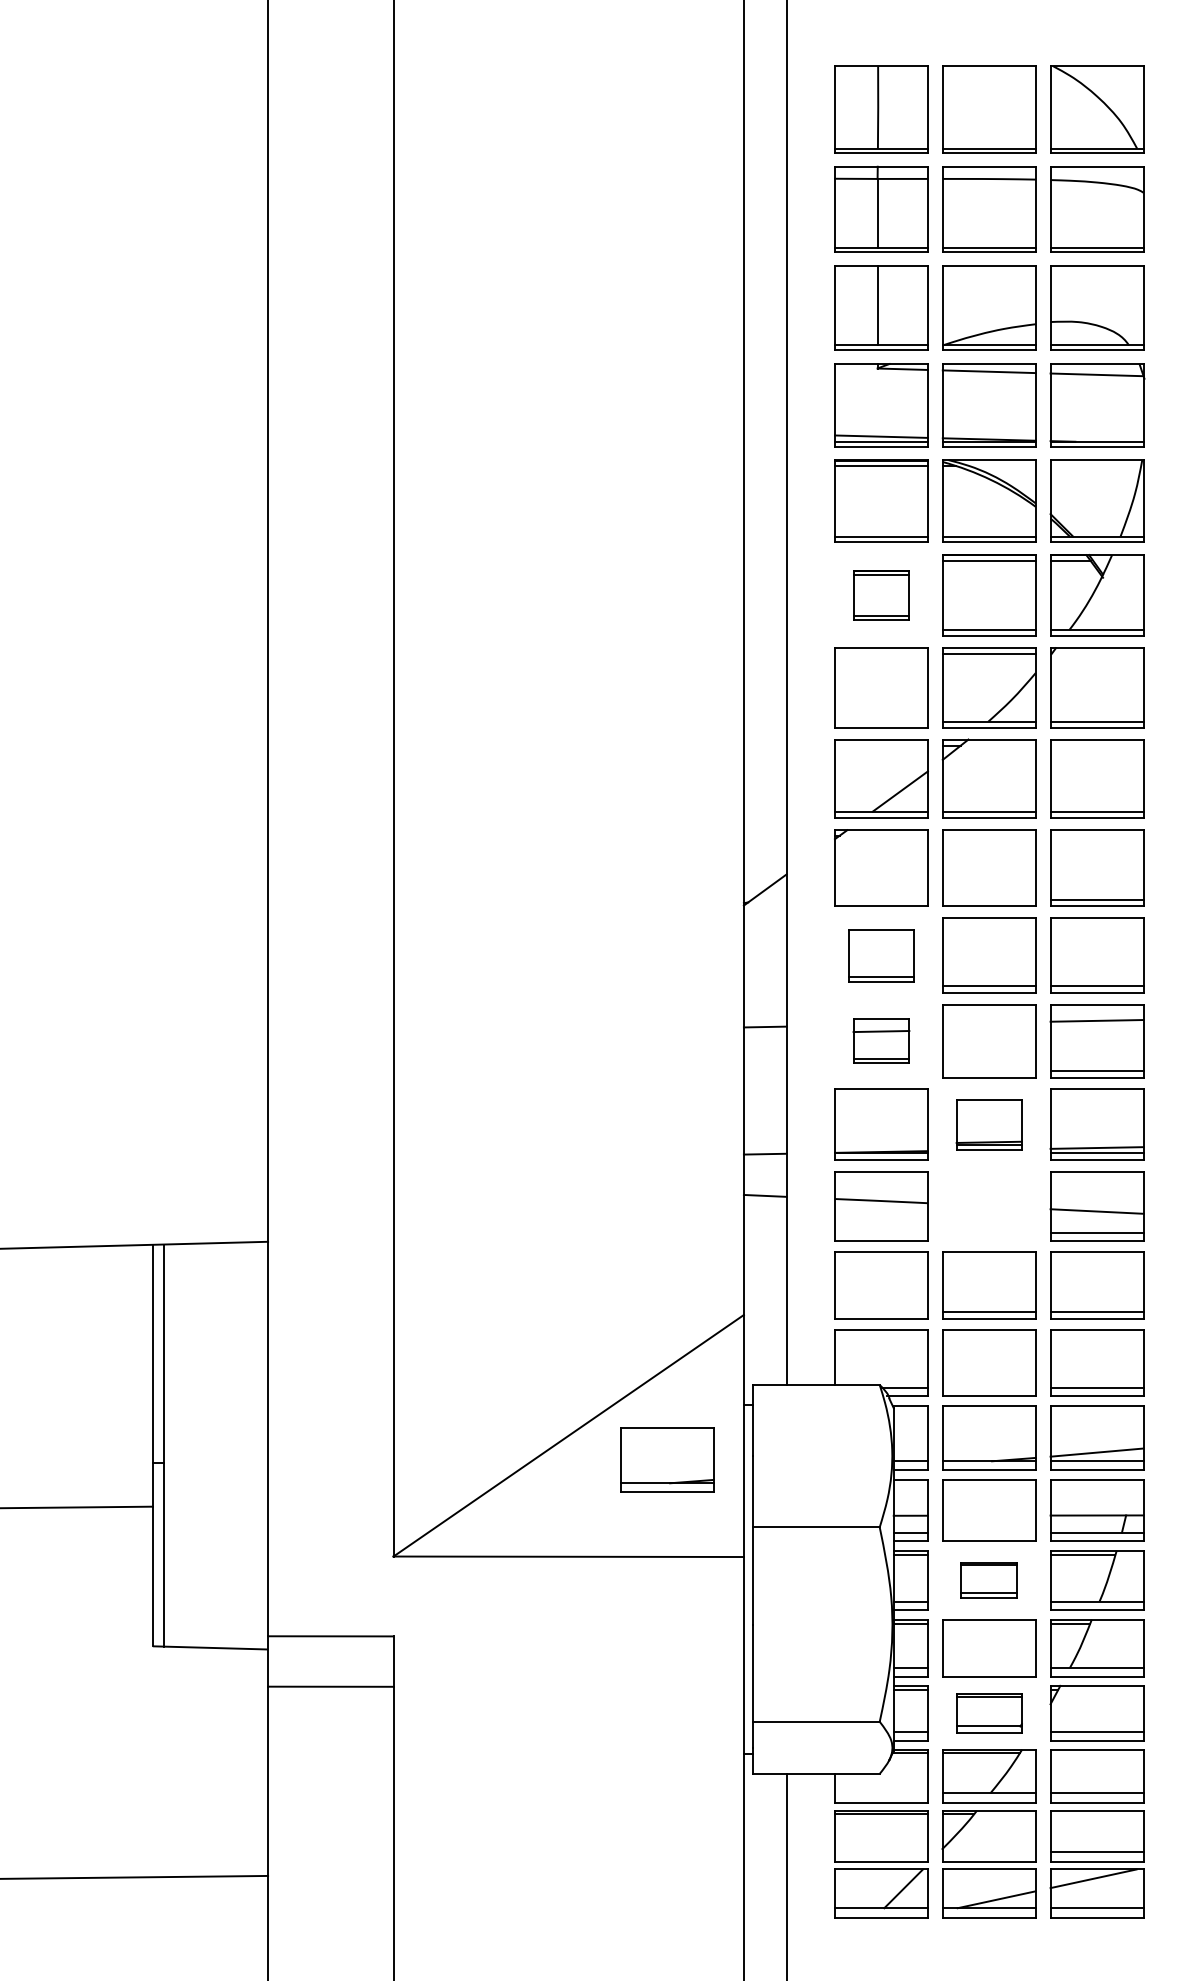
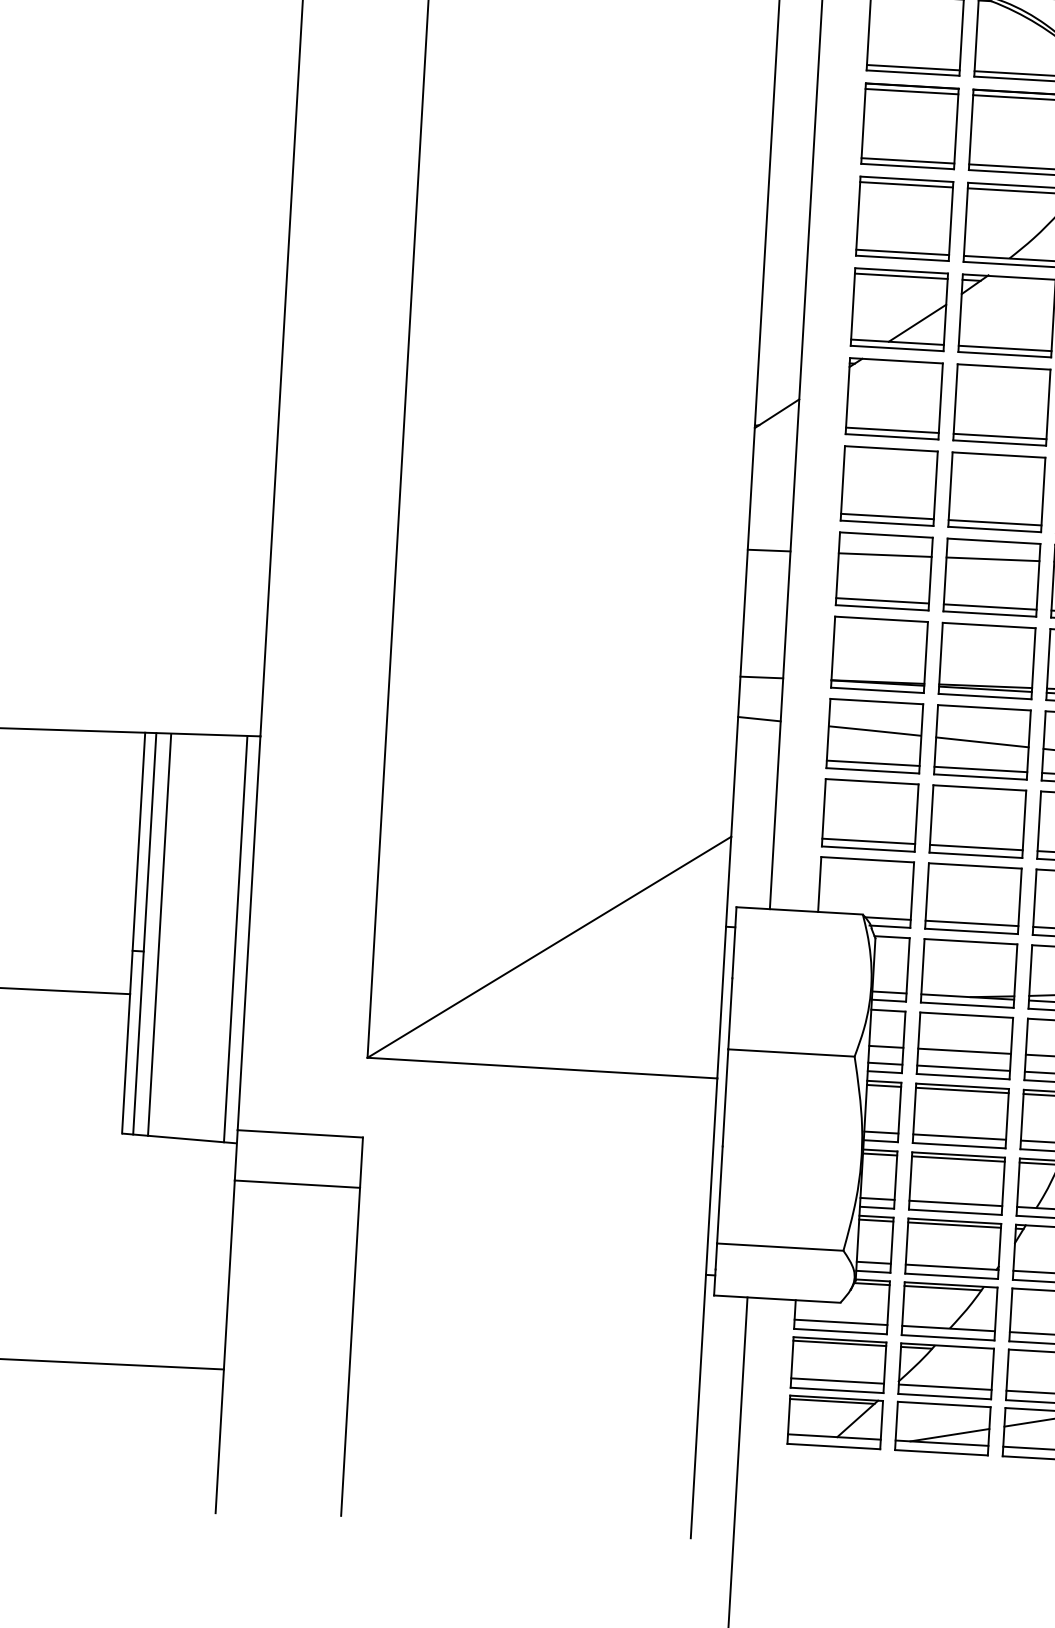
part: (881, 595) -> (910, 126), size x1.67
line: (880, 653) -> (905, 184), added
line: (880, 721) -> (901, 252), added
line: (880, 745) -> (900, 276), added
line: (880, 899) -> (891, 429), added
line: (988, 899) -> (999, 436), added
part: (881, 955) -> (889, 485), size x1.43
line: (988, 1022) -> (992, 558), added
part: (881, 1041) -> (884, 571), size x1.67
line: (988, 1070) -> (989, 606), added
part: (988, 1124) -> (986, 660), size x1.43
part: (988, 1206) -> (981, 742), added
line: (880, 1233) -> (872, 763), added
line: (880, 1311) -> (867, 841), added
line: (988, 1387) -> (971, 923), added
line: (178, 1445) -> (159, 934), added
line: (255, 1445) -> (236, 939), added
part: (667, 1459) -> (646, 976), removed
line: (988, 1515) -> (963, 1051), added
line: (988, 1532) -> (962, 1068), added
part: (989, 1580) -> (961, 1116), size x1.67
line: (988, 1623) -> (957, 1158), added
line: (988, 1668) -> (955, 1203), added
part: (989, 1713) -> (953, 1248), size x1.43
line: (880, 1793) -> (840, 1322), added
line: (880, 1852) -> (836, 1381), added
line: (988, 1852) -> (944, 1387), added
line: (876, 1872) -> (831, 1401), added

